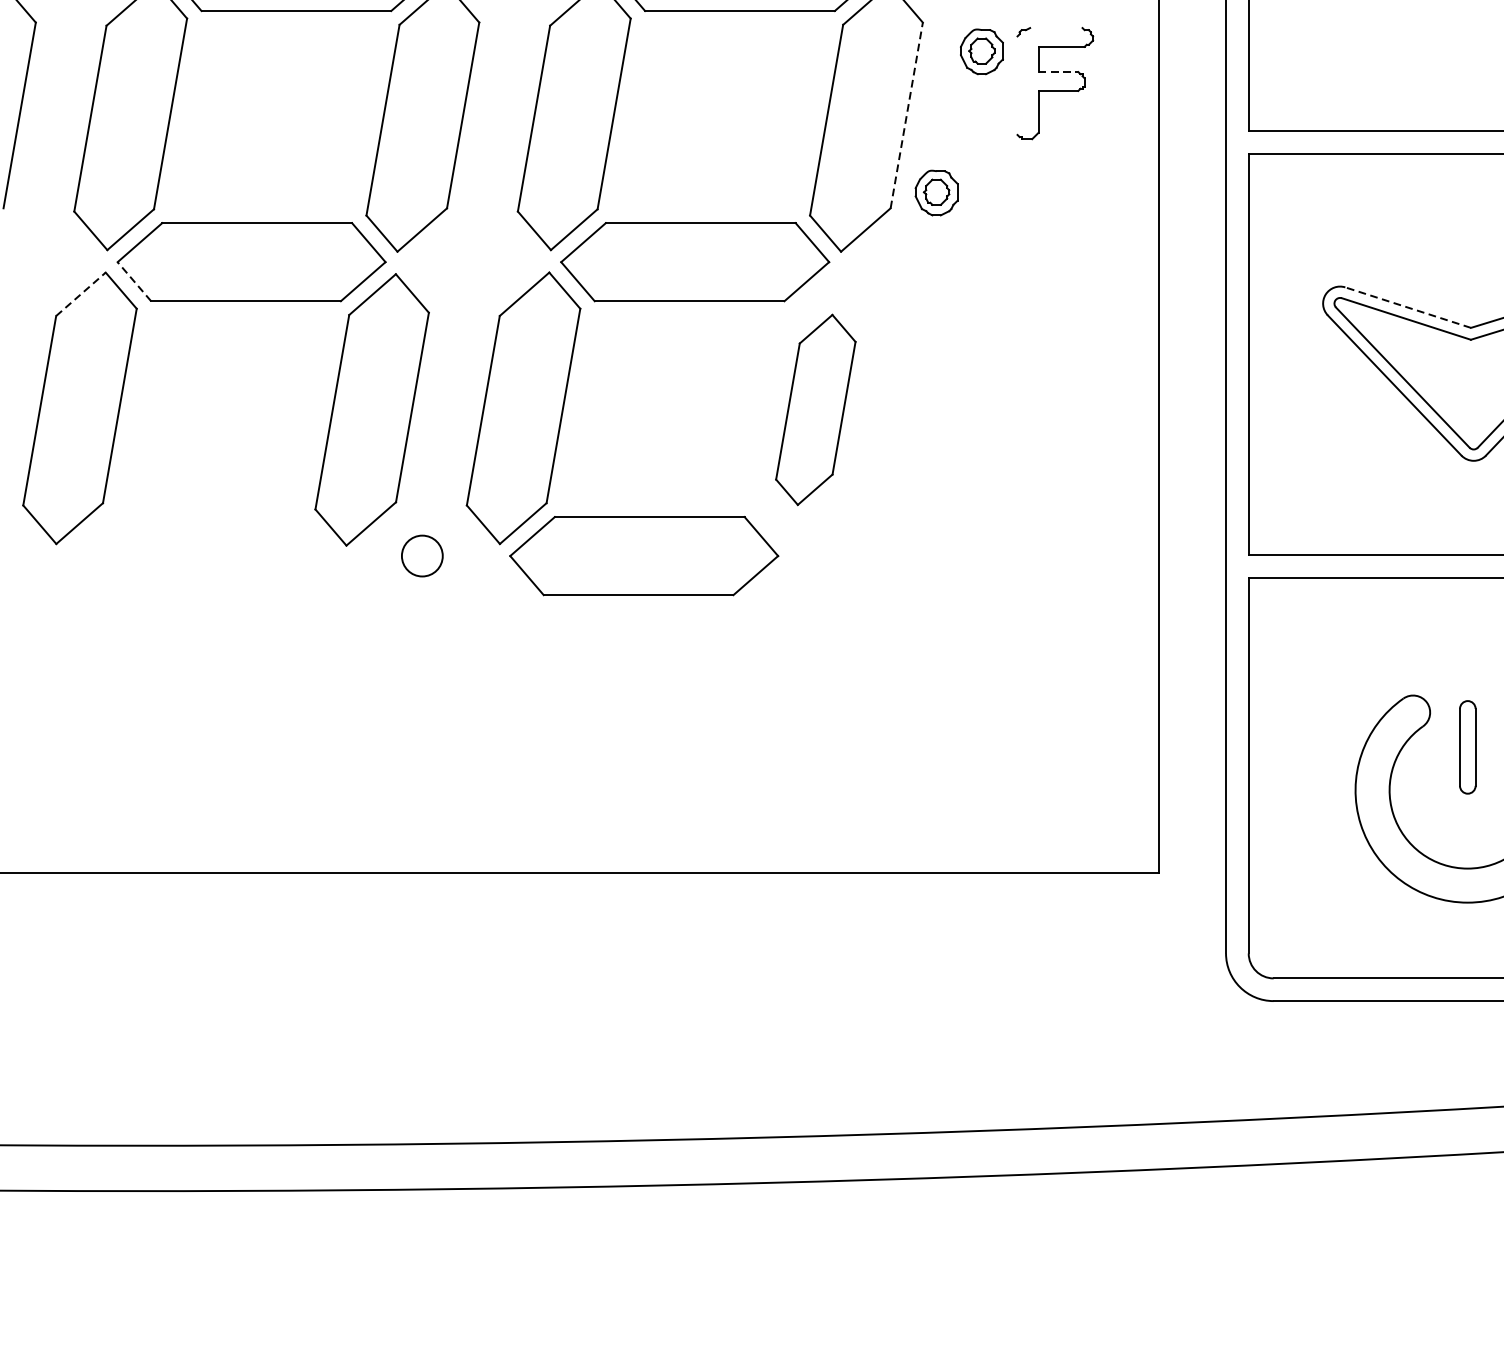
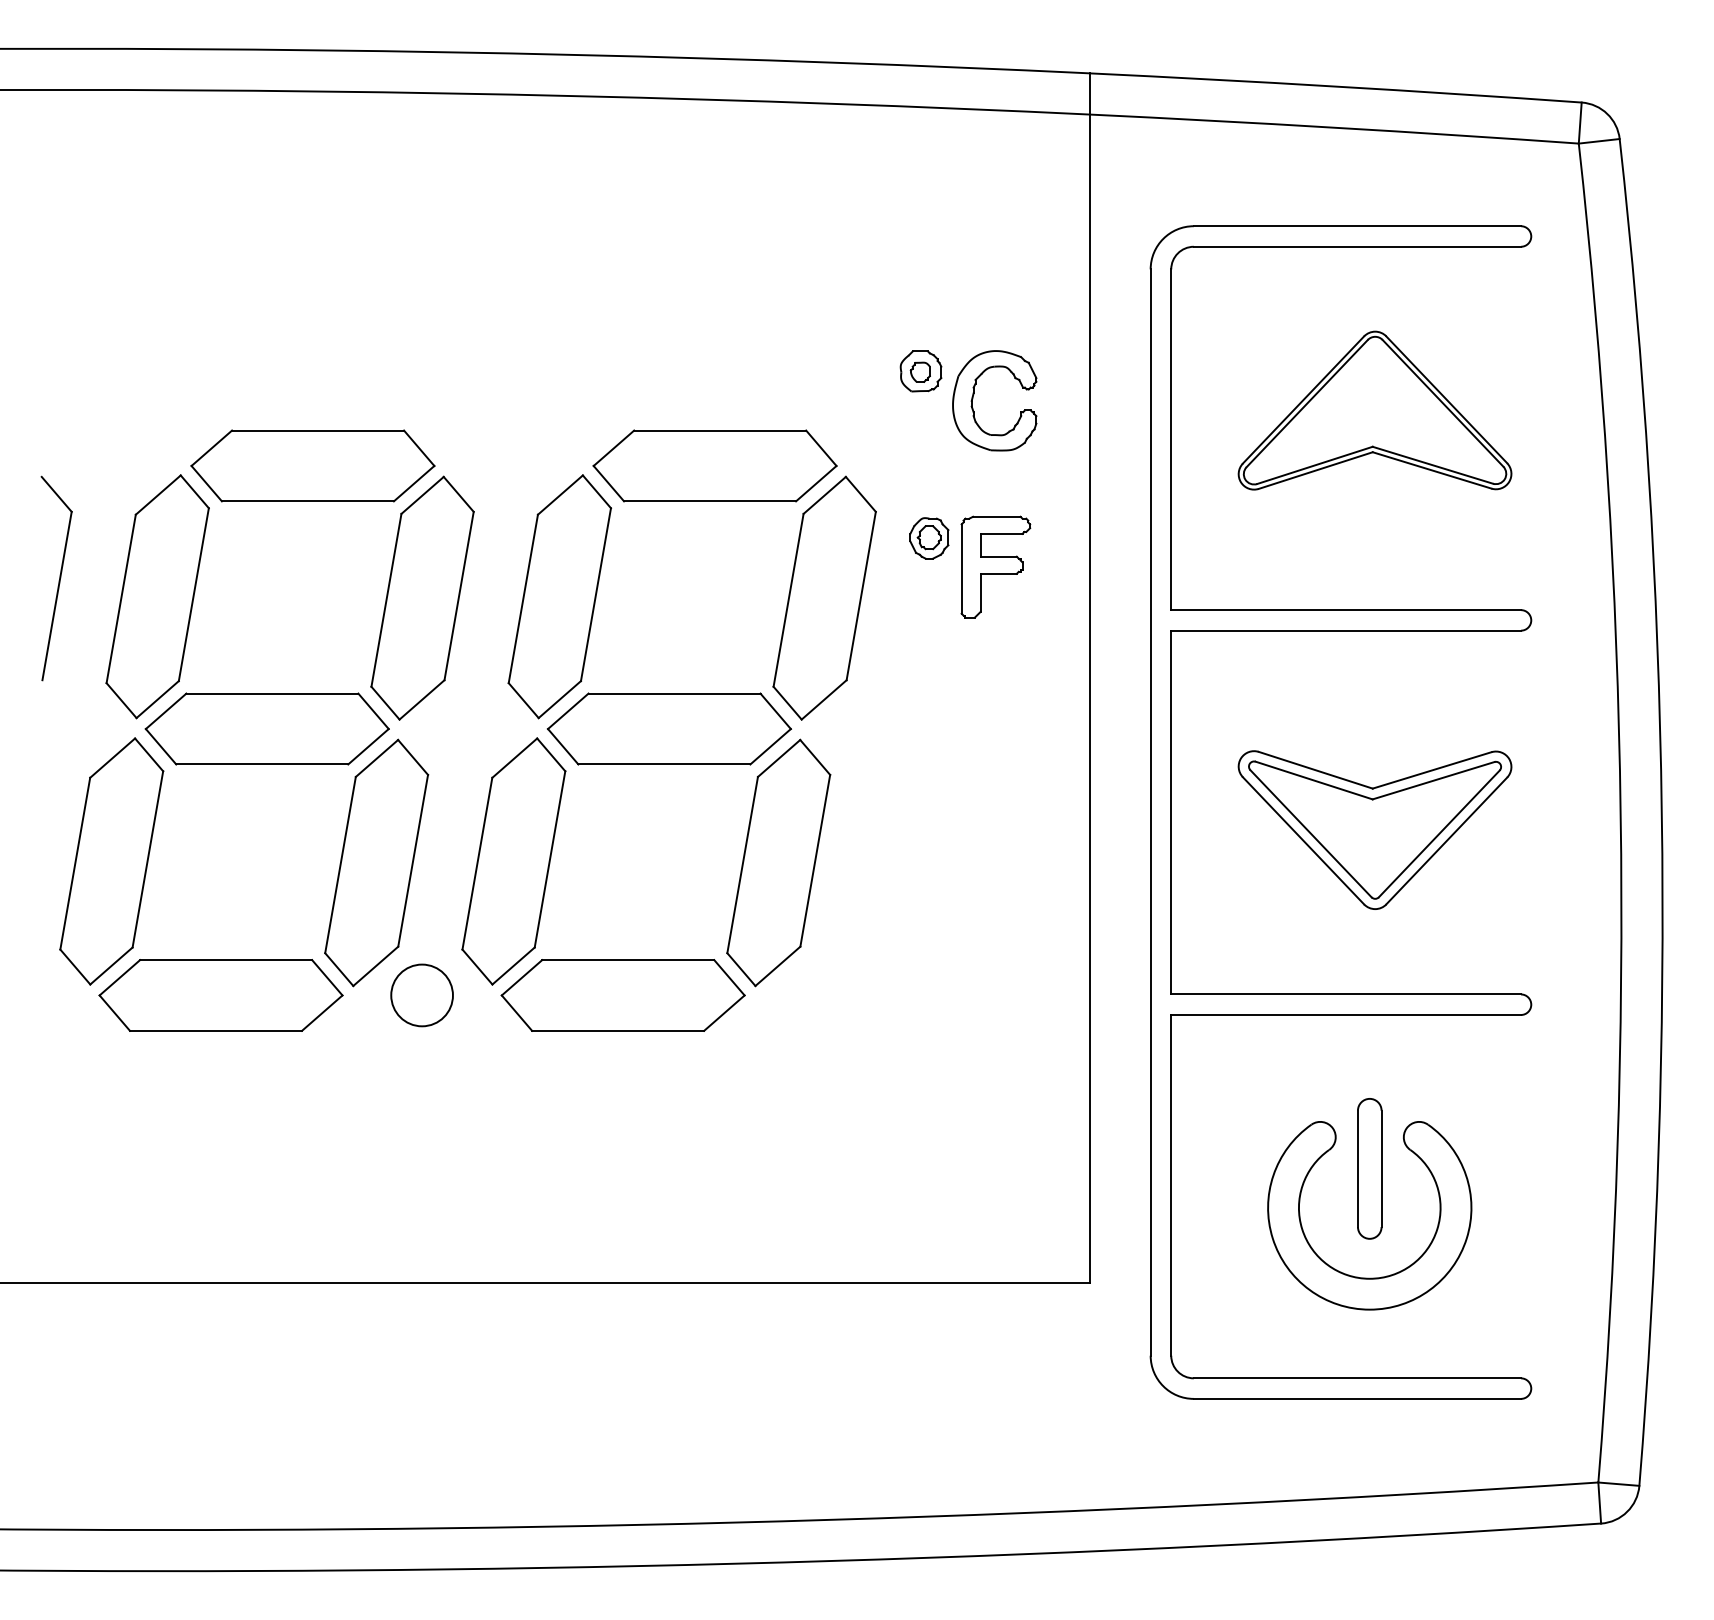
line: (1055, 27) -> (996, 516), added
line: (1059, 71) -> (999, 556), dashed -> solid
line: (1017, 85) -> (961, 568), added
line: (907, 114) -> (861, 595), dashed -> solid
part: (936, 193) -> (888, 666), removed
line: (133, 281) -> (160, 746), dashed -> solid
line: (80, 294) -> (112, 758), dashed -> solid
line: (1407, 307) -> (1315, 770), dashed -> solid
part: (815, 409) -> (778, 862), size x1.43
part: (199, 556) -> (220, 995), added
circle: (421, 556) -> (421, 995), size x1.67
part: (1467, 746) -> (1369, 1168), size x1.67

